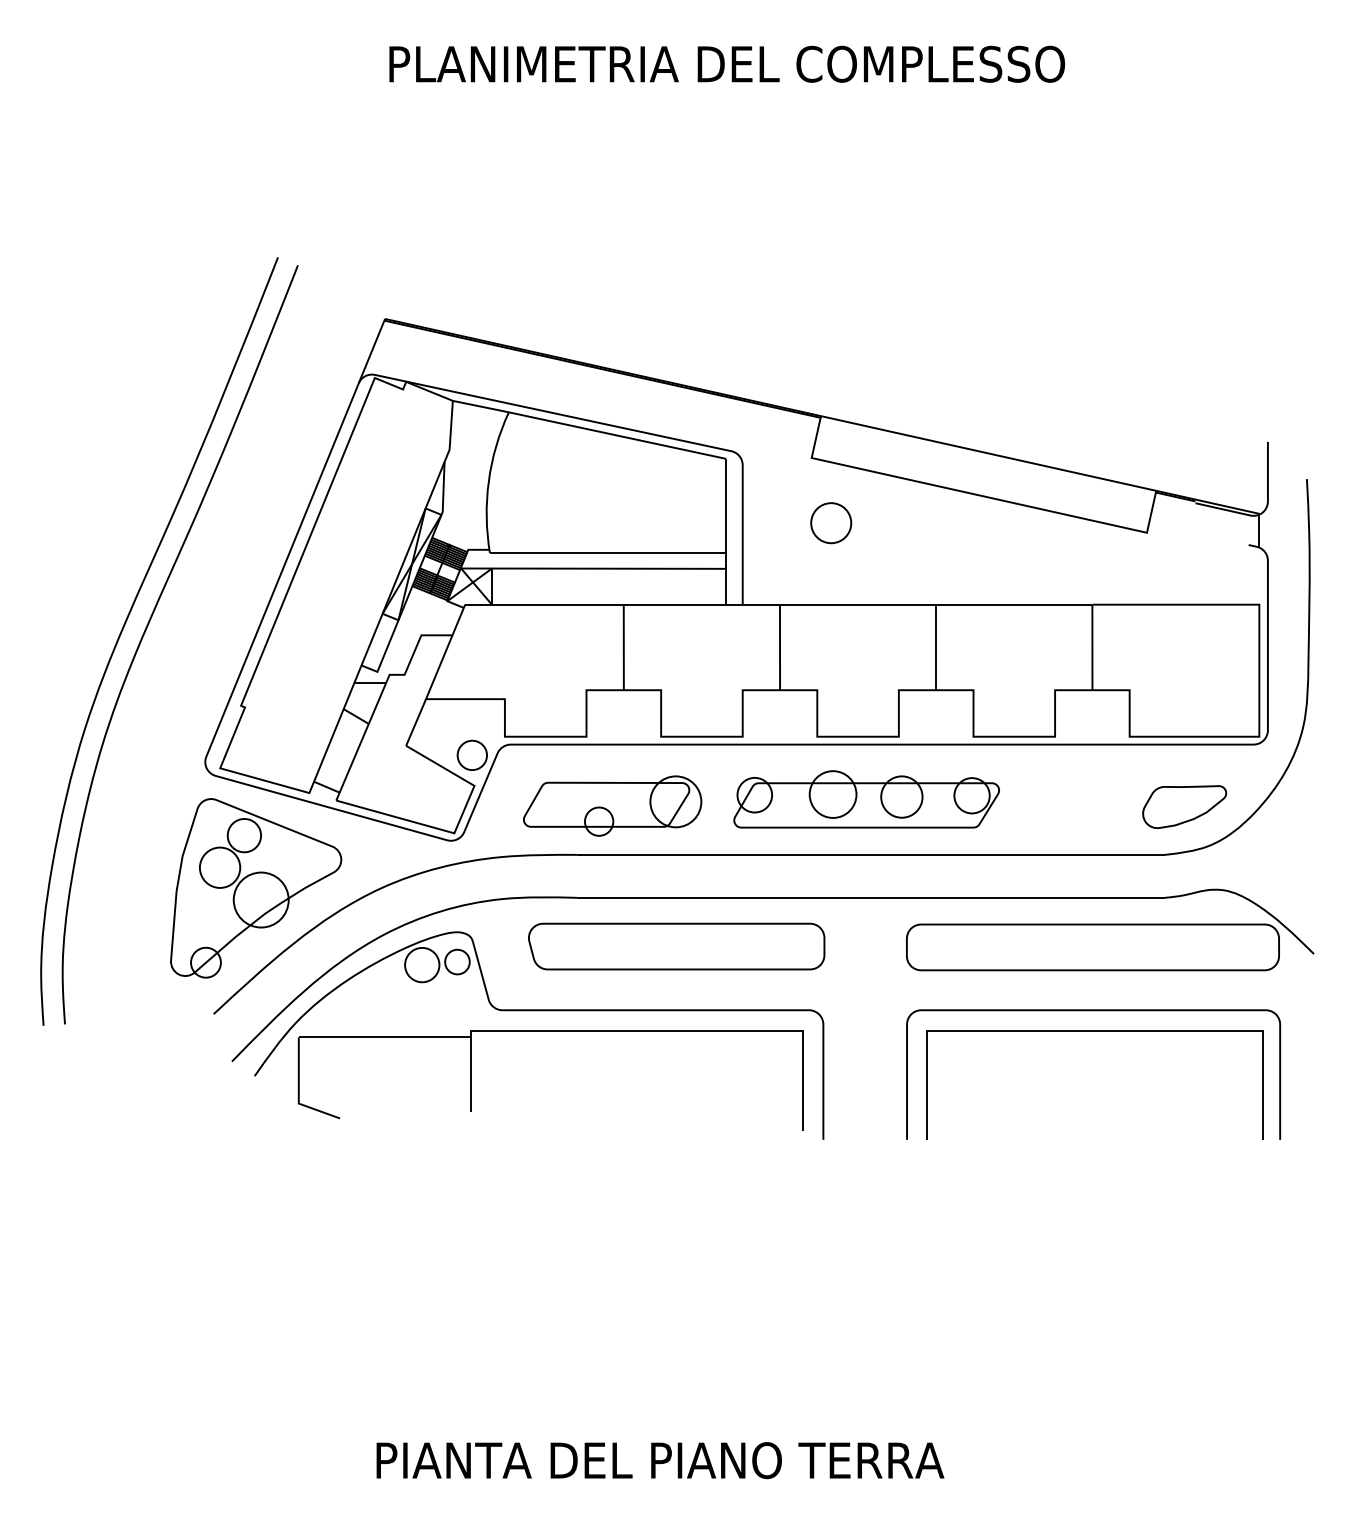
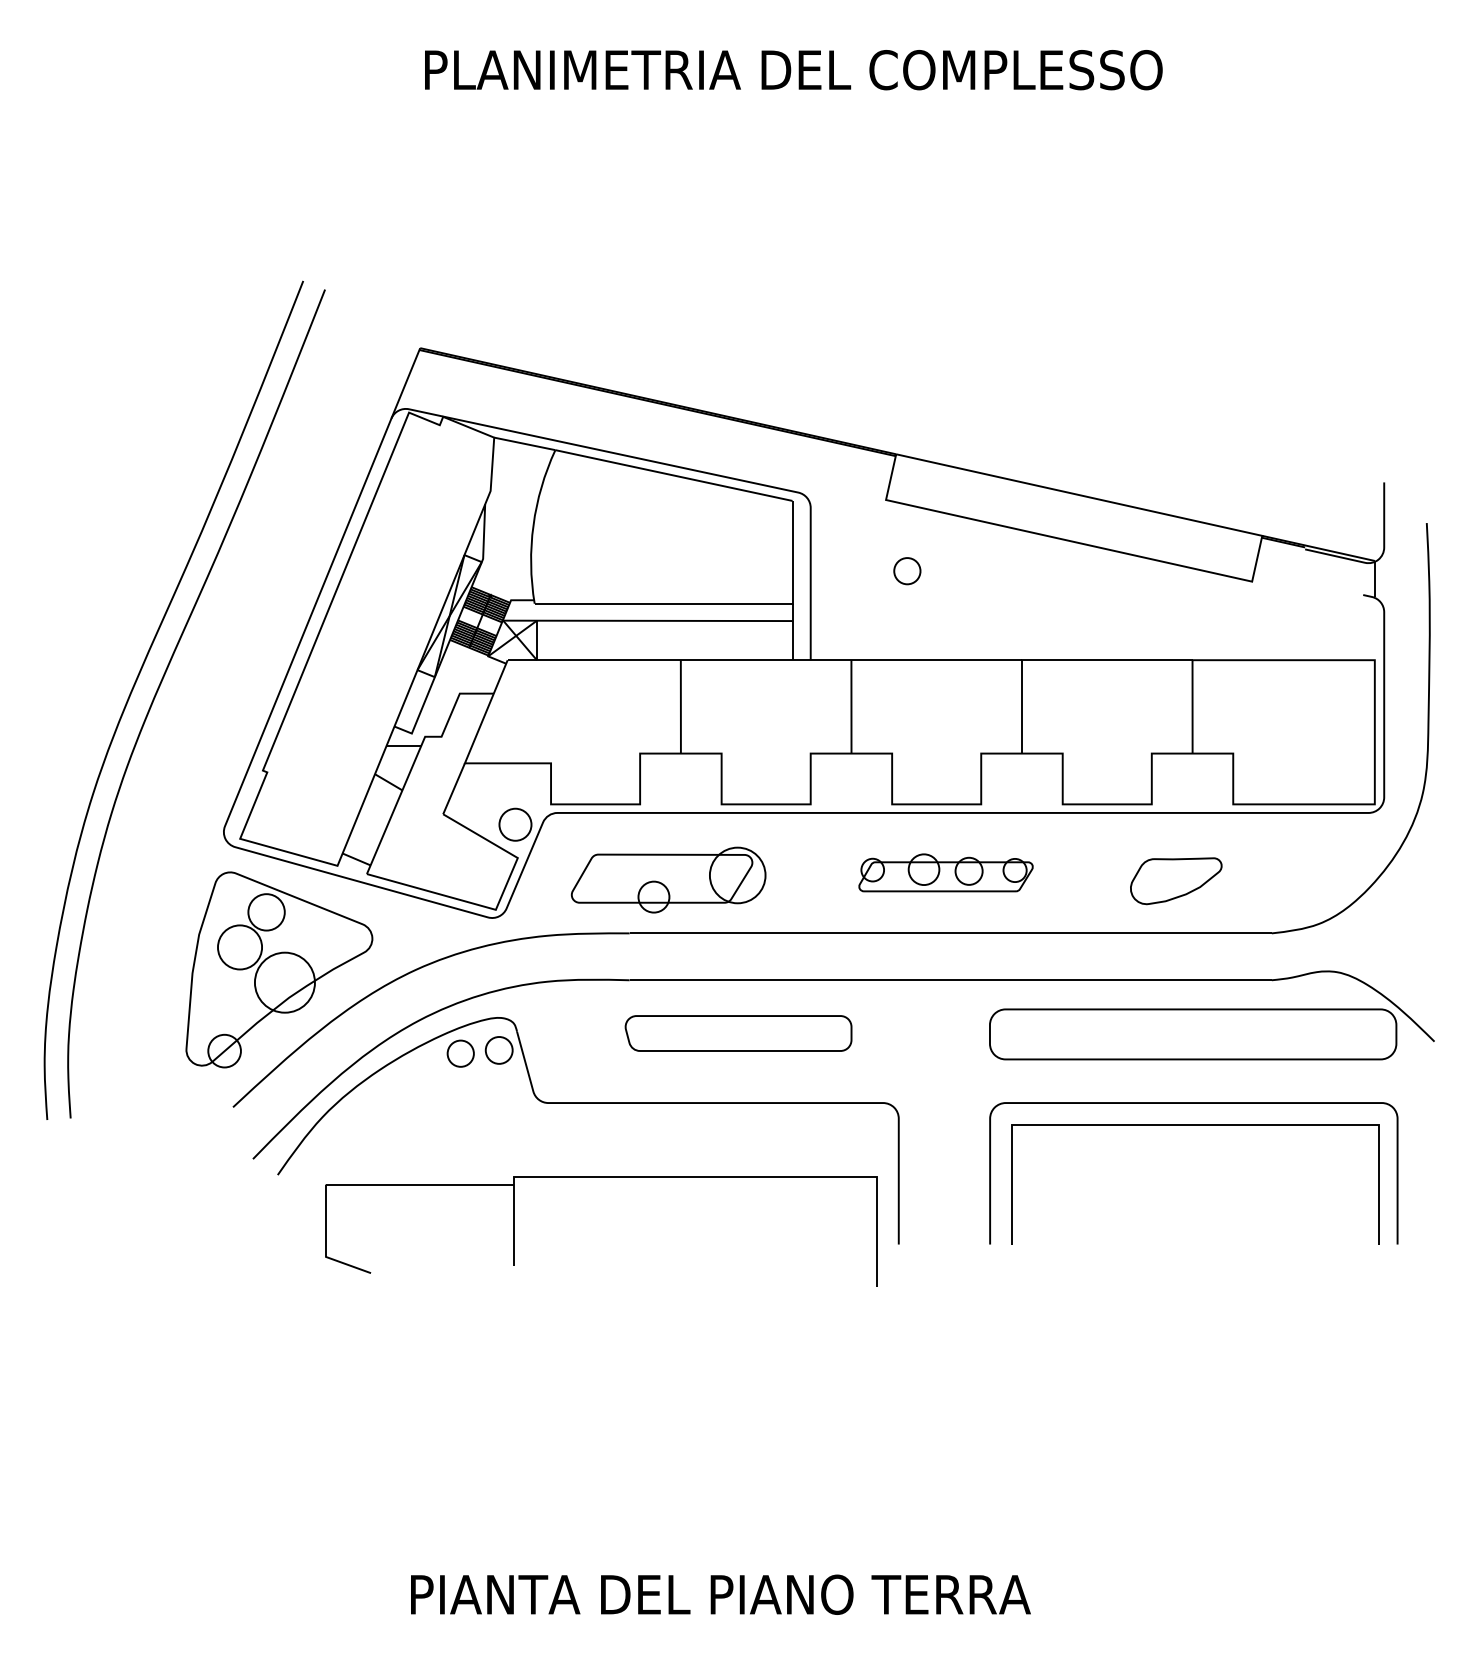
circle: (831, 523) -> (907, 571), size x0.6
part: (866, 799) -> (945, 872), size x0.6
part: (1184, 807) -> (1176, 881), moved
part: (676, 946) -> (738, 1033), size x0.7
circle: (421, 964) -> (460, 1053), size x0.7
part: (551, 1030) -> (601, 1177), moved

